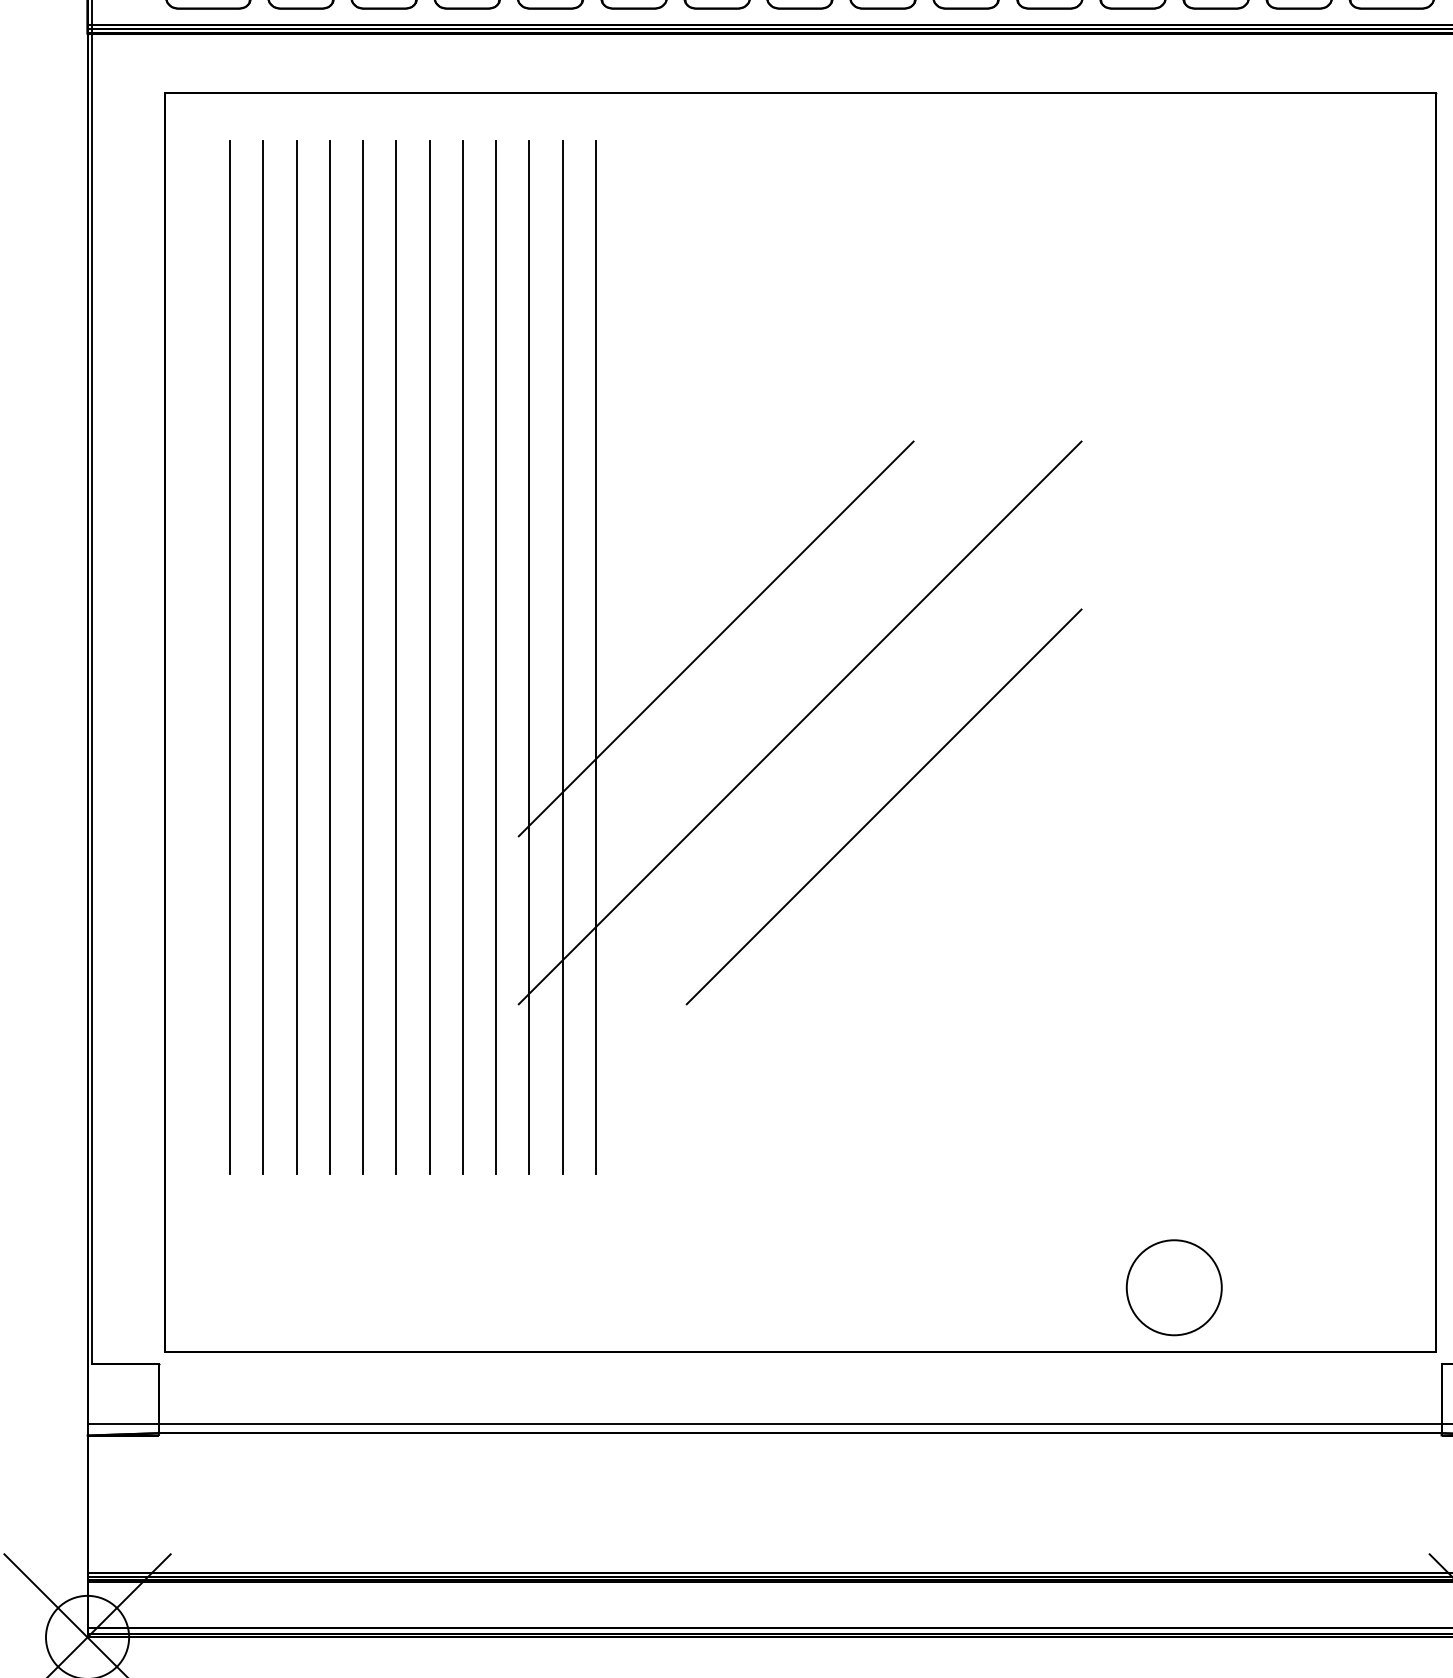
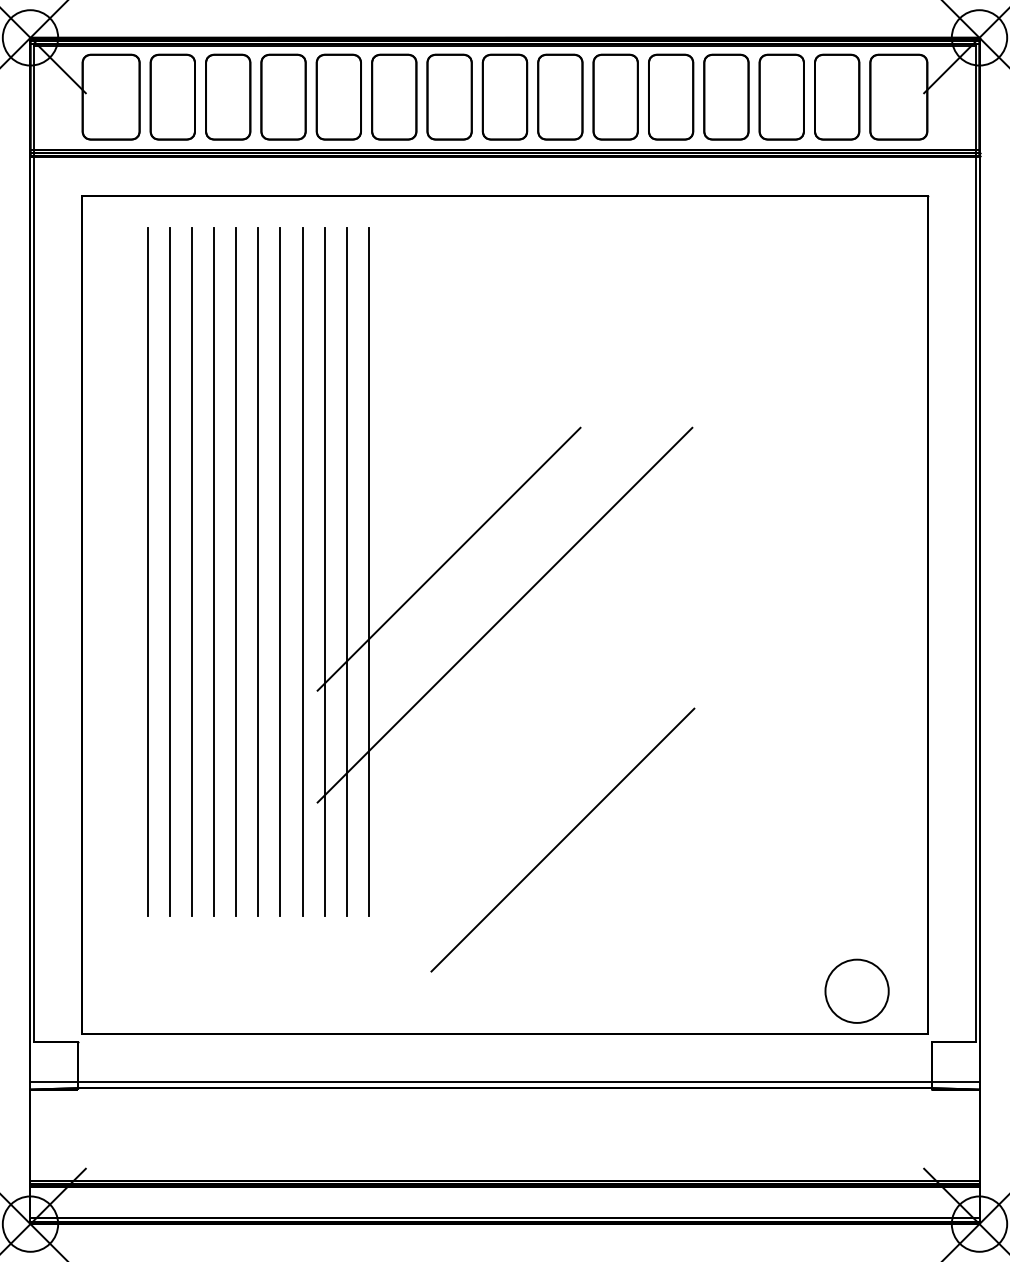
line: (230, 657) -> (125, 571), removed
line: (883, 805) -> (562, 839), moved
circle: (1173, 1286) -> (856, 990), moved

